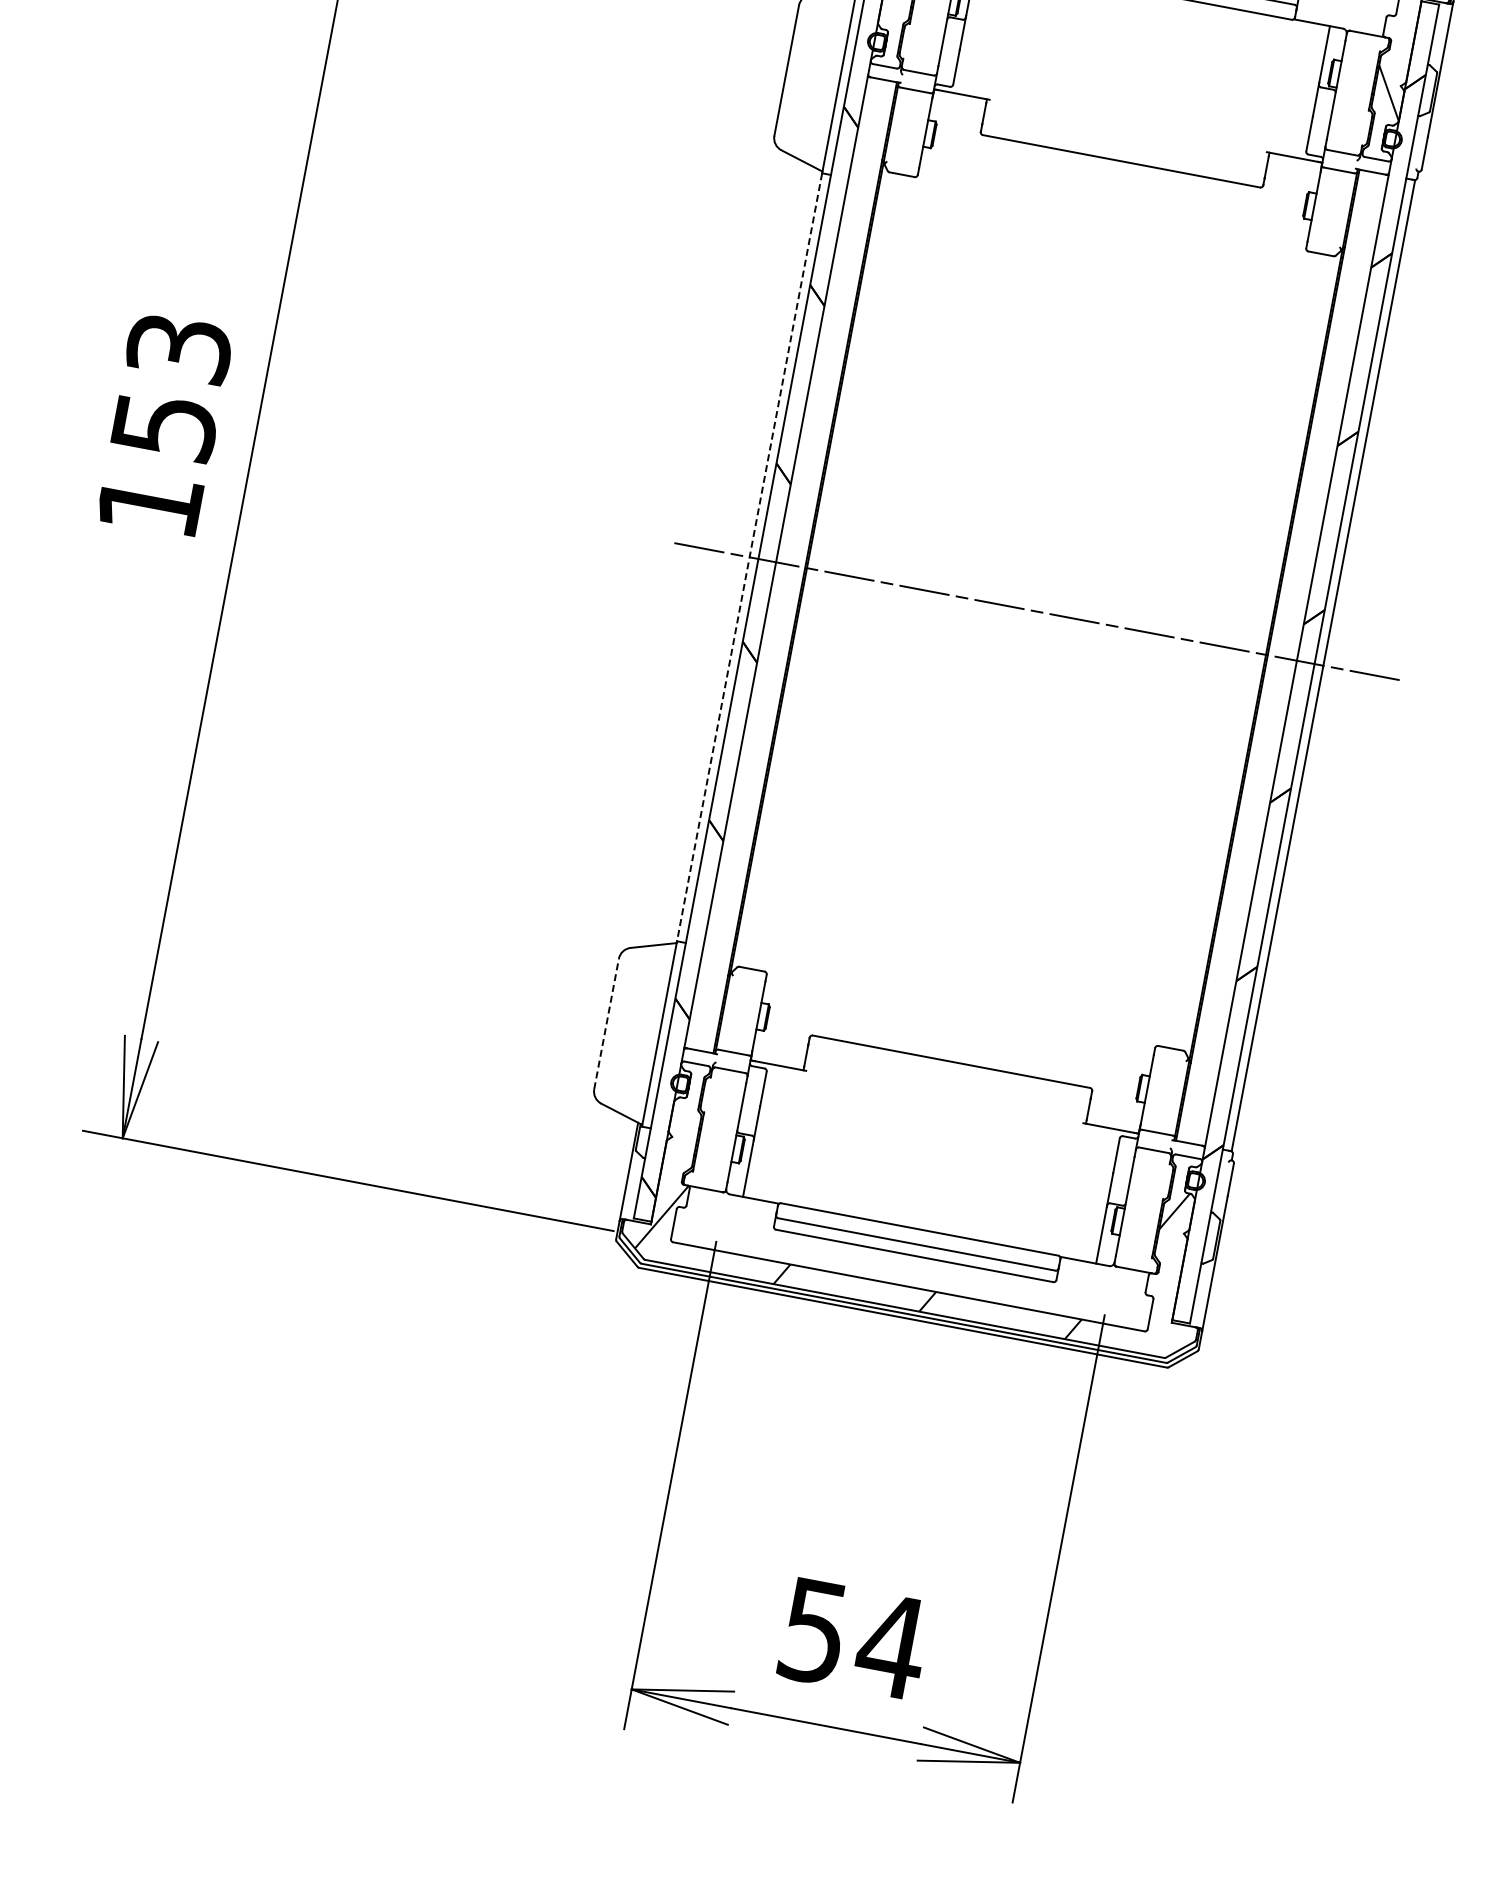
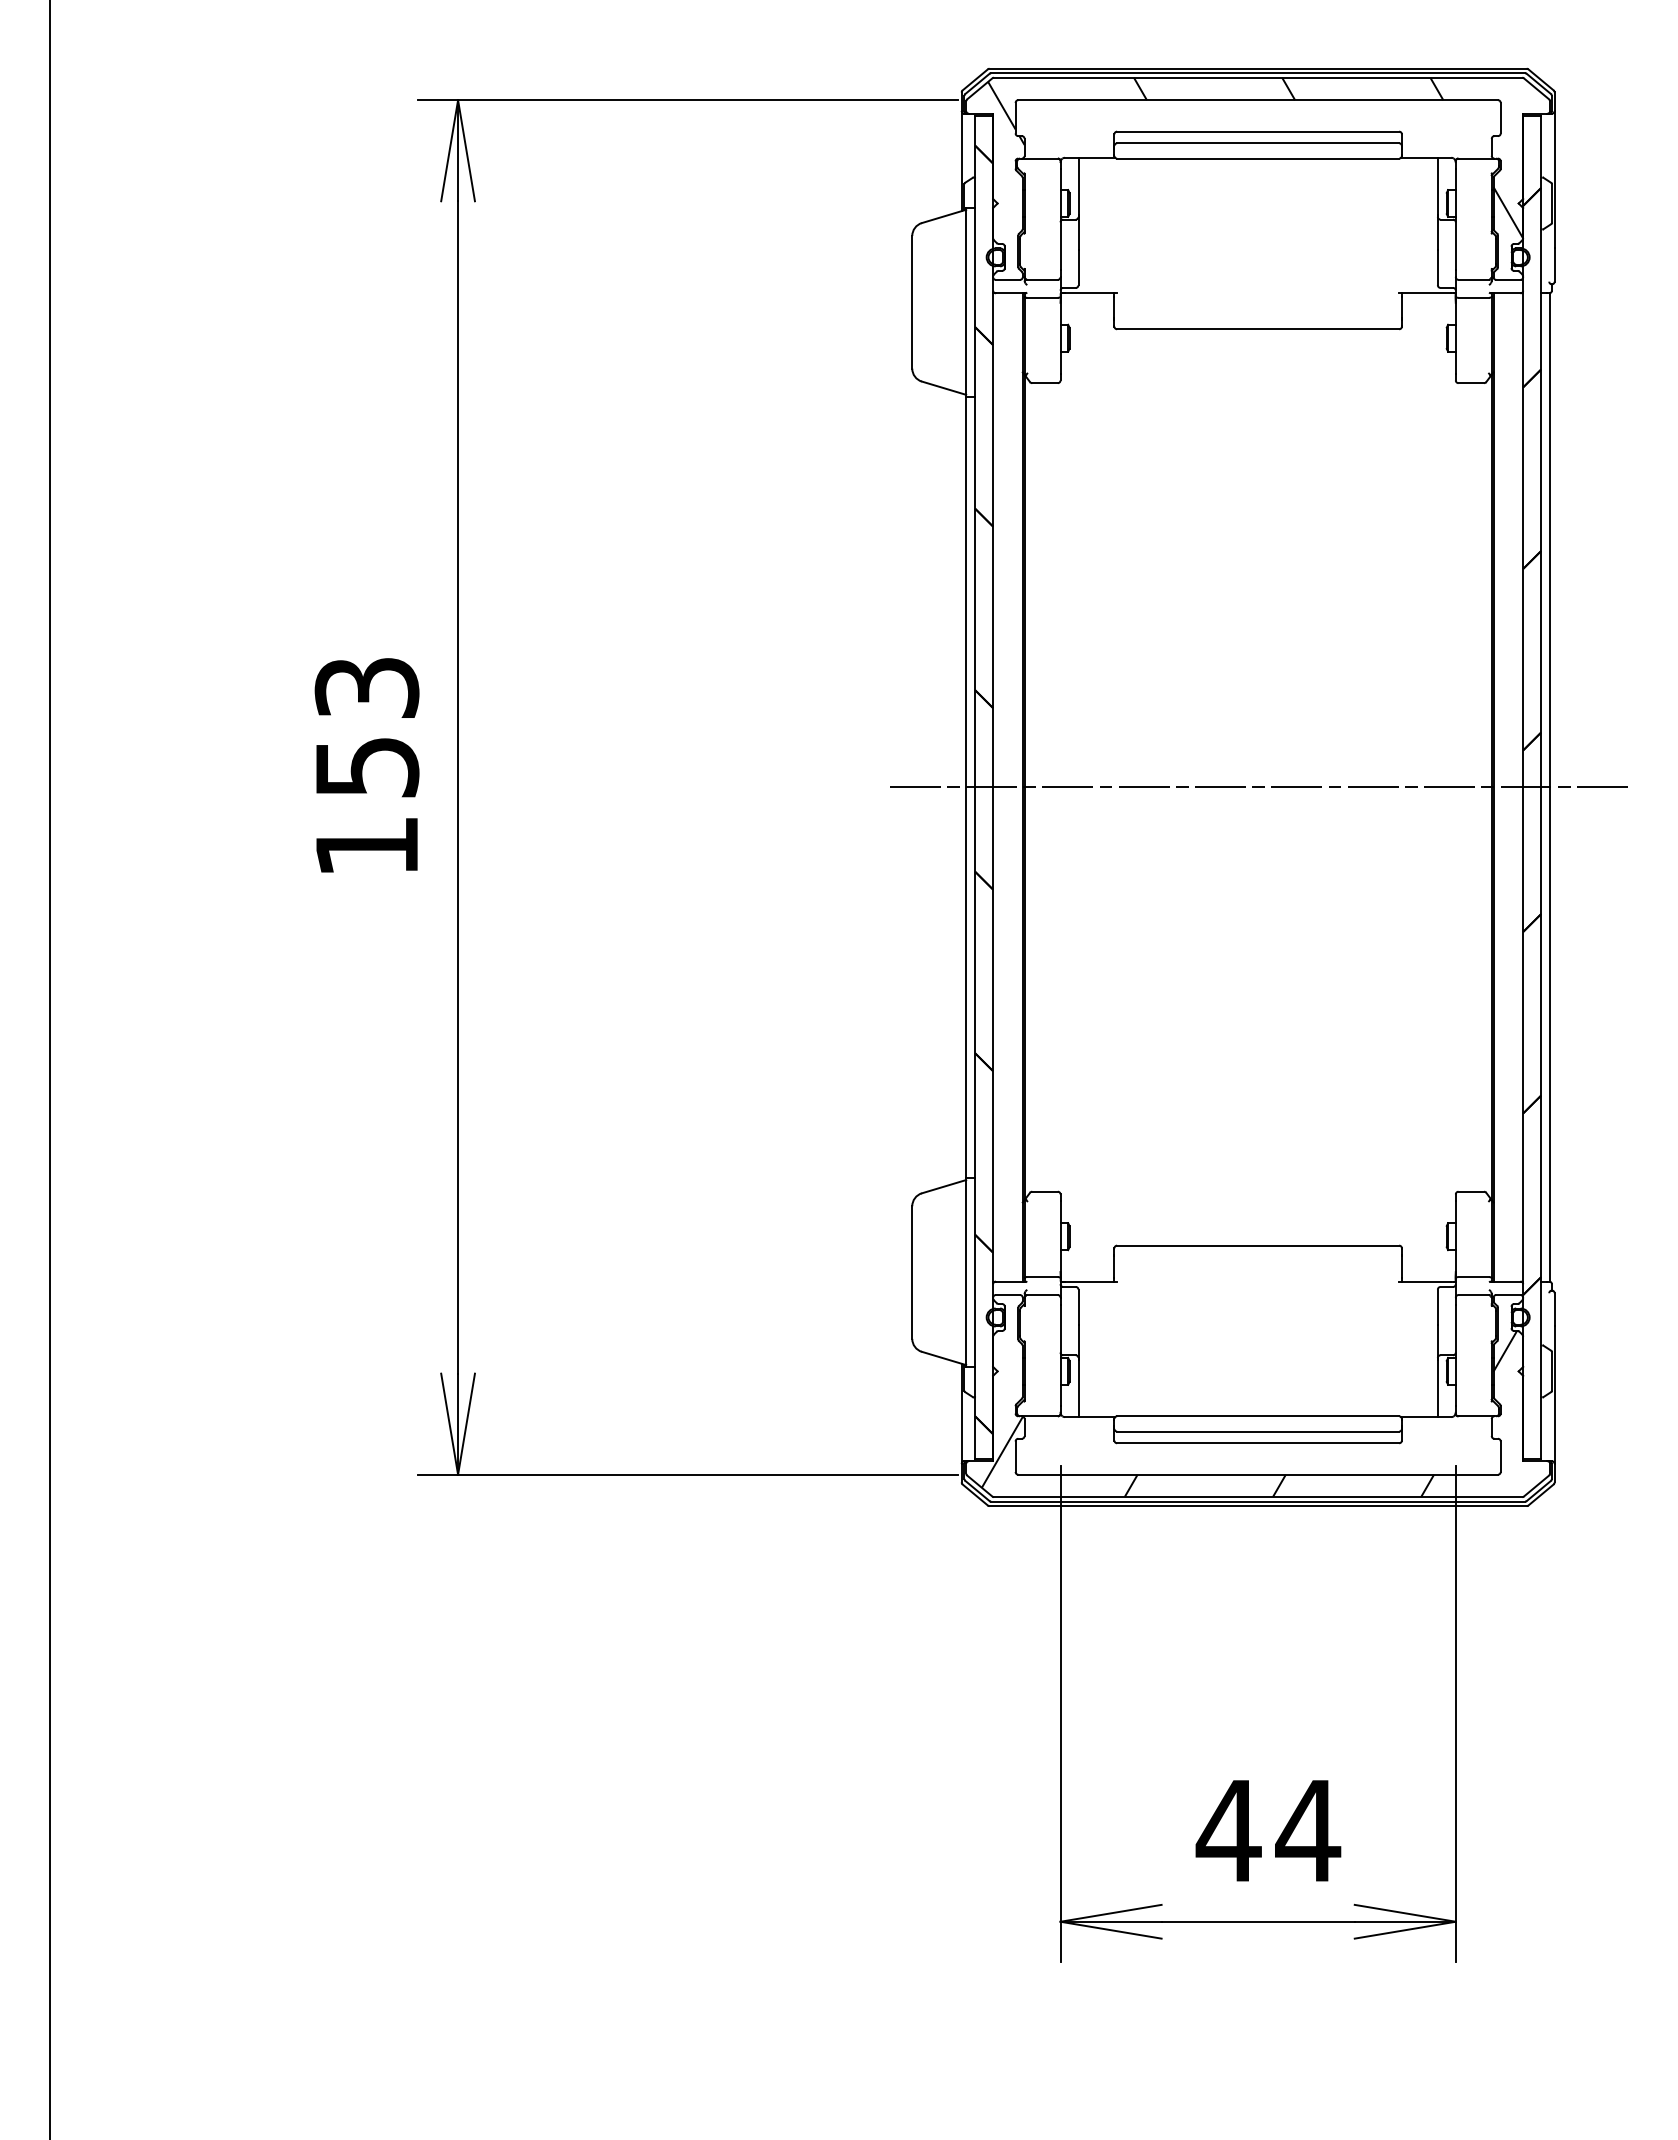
line: (749, 557) -> (966, 787), dashed -> solid
line: (606, 1023) -> (912, 1272), dashed -> solid
text: (813, 1631) -> (1228, 1831), 54 -> 44

